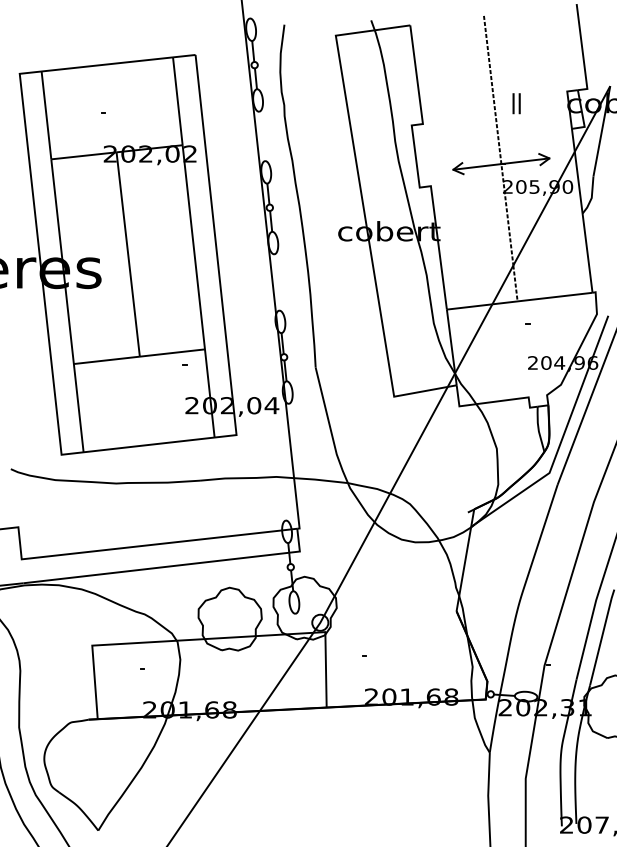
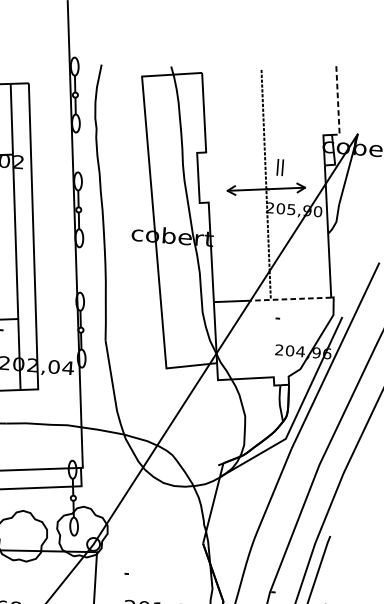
line: (582, 51) -> (338, 104), solid -> dashed
text: (516, 103) -> (280, 167), moved
line: (541, 298) -> (290, 299), solid -> dashed

